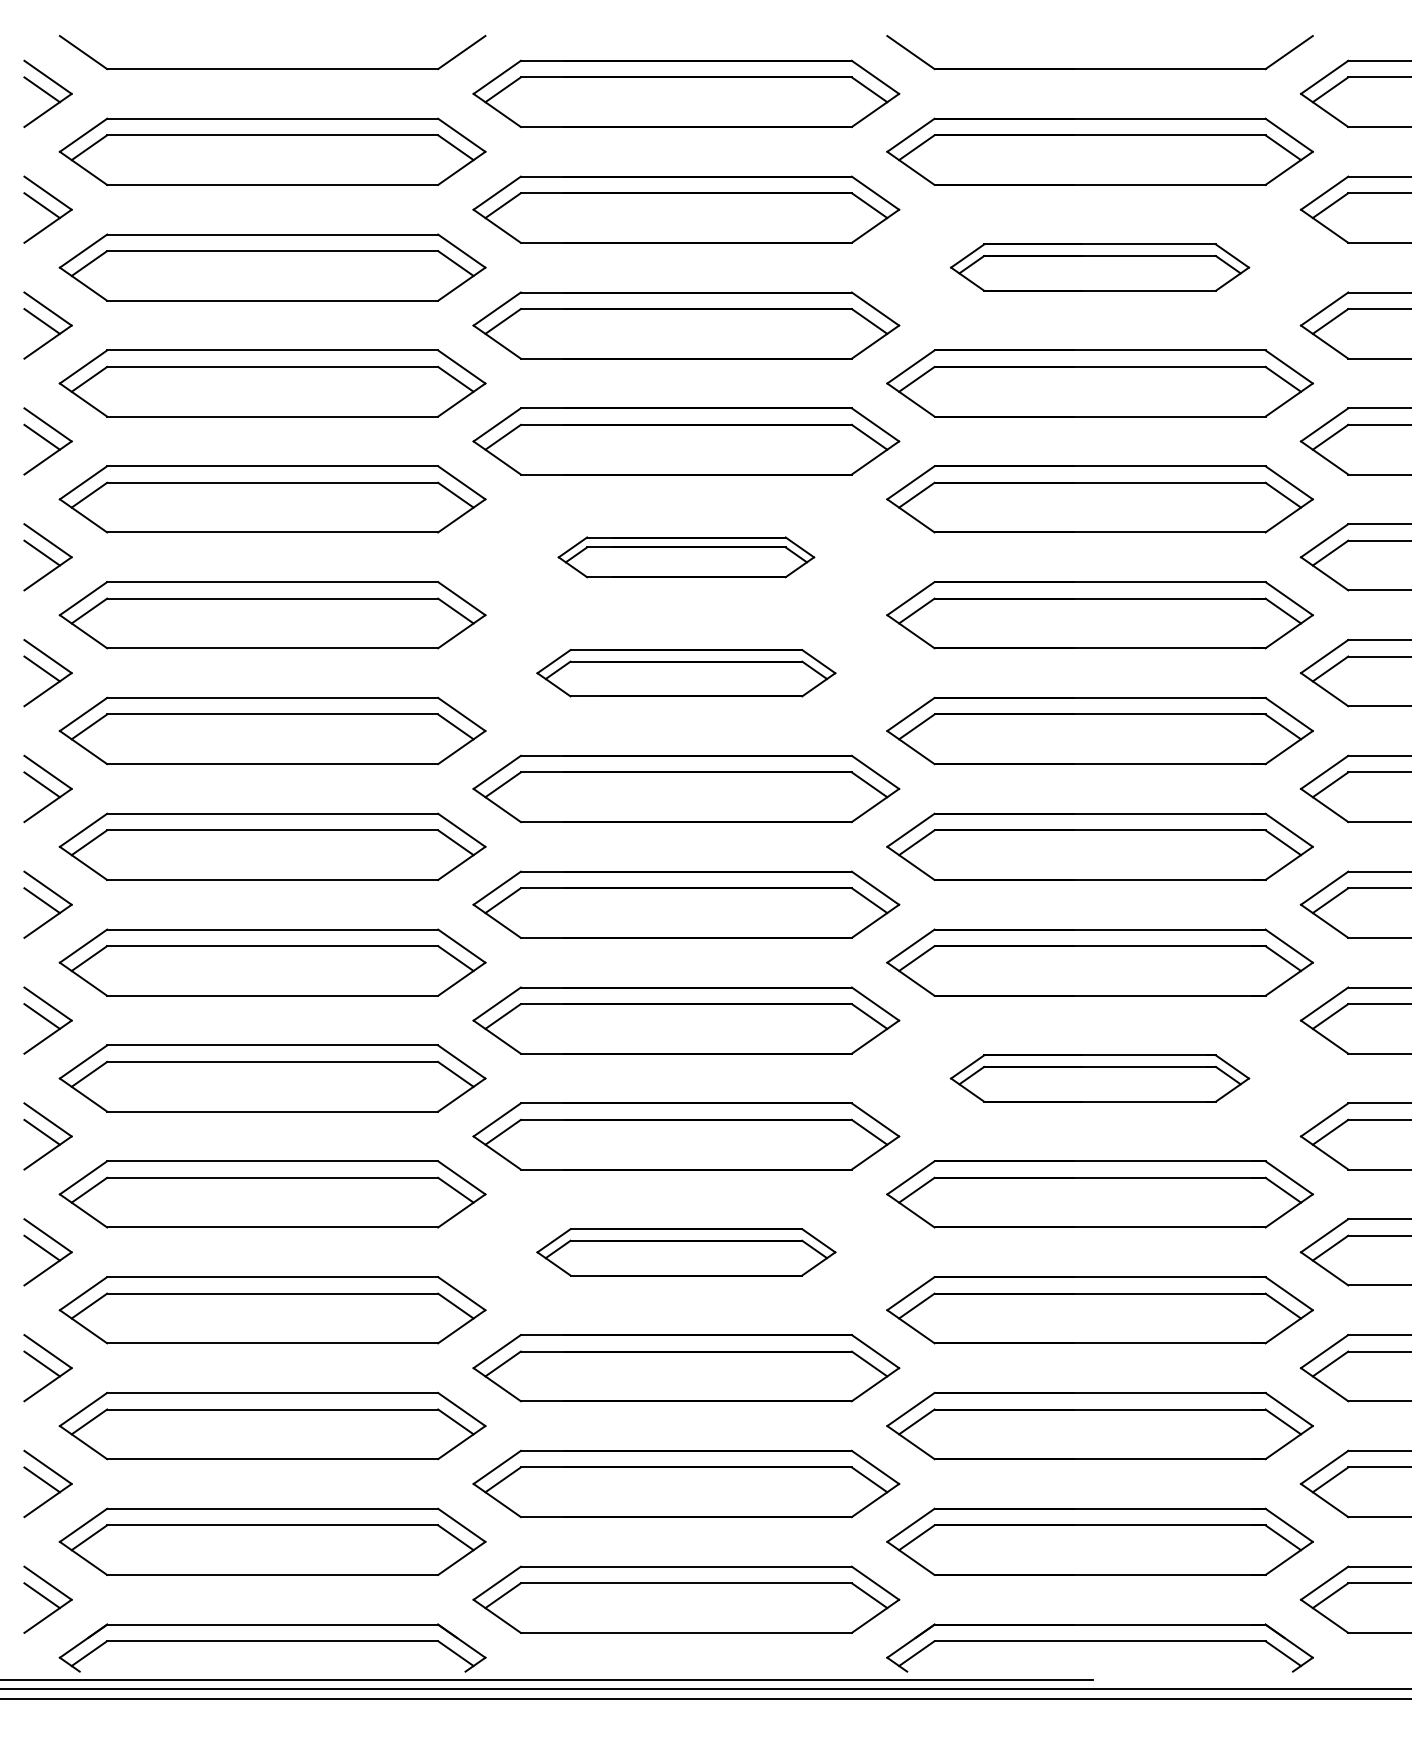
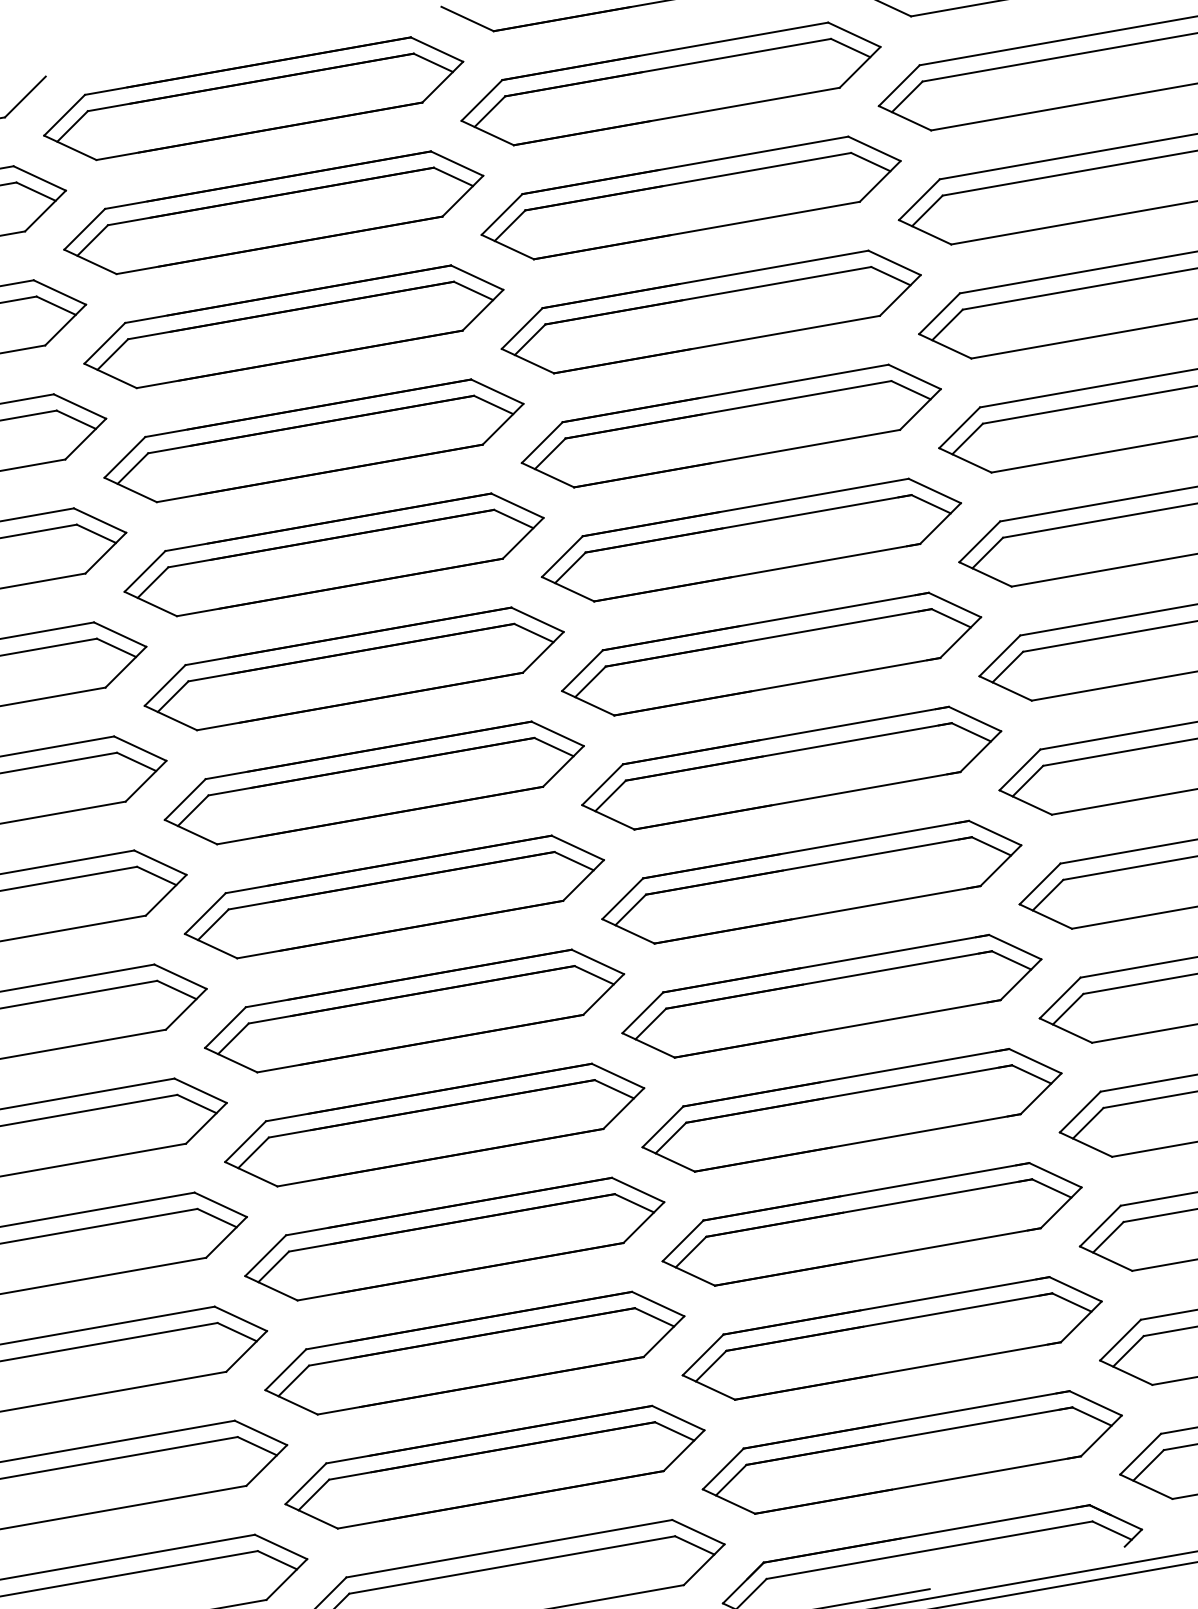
part: (1099, 267) -> (690, 197), size x1.43
part: (686, 557) -> (334, 555), size x1.67
part: (686, 673) -> (354, 669), size x1.43
part: (1099, 1078) -> (831, 996), size x1.43
part: (686, 1252) -> (454, 1239), size x1.43

